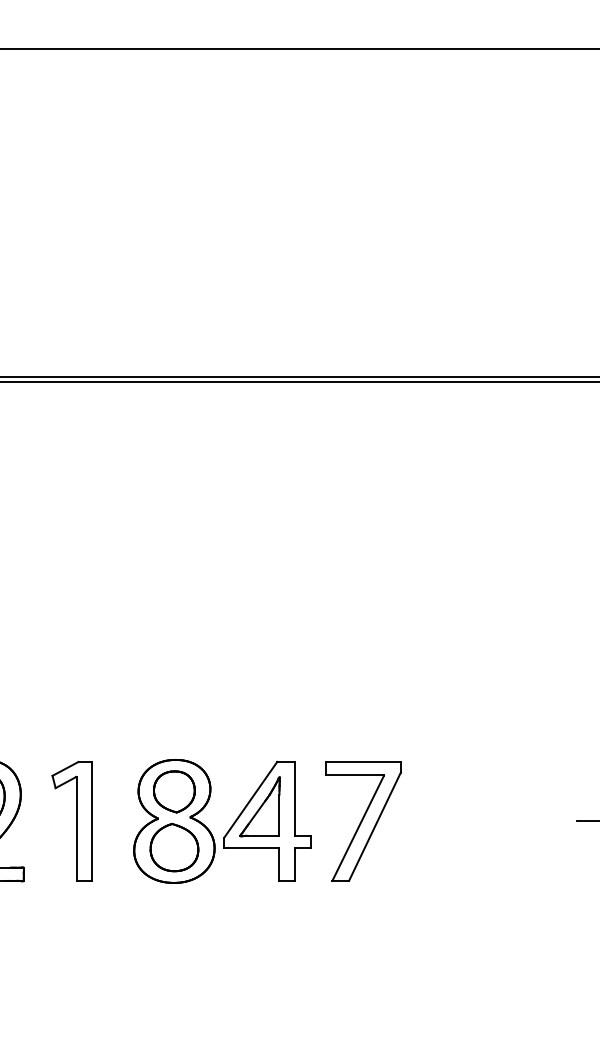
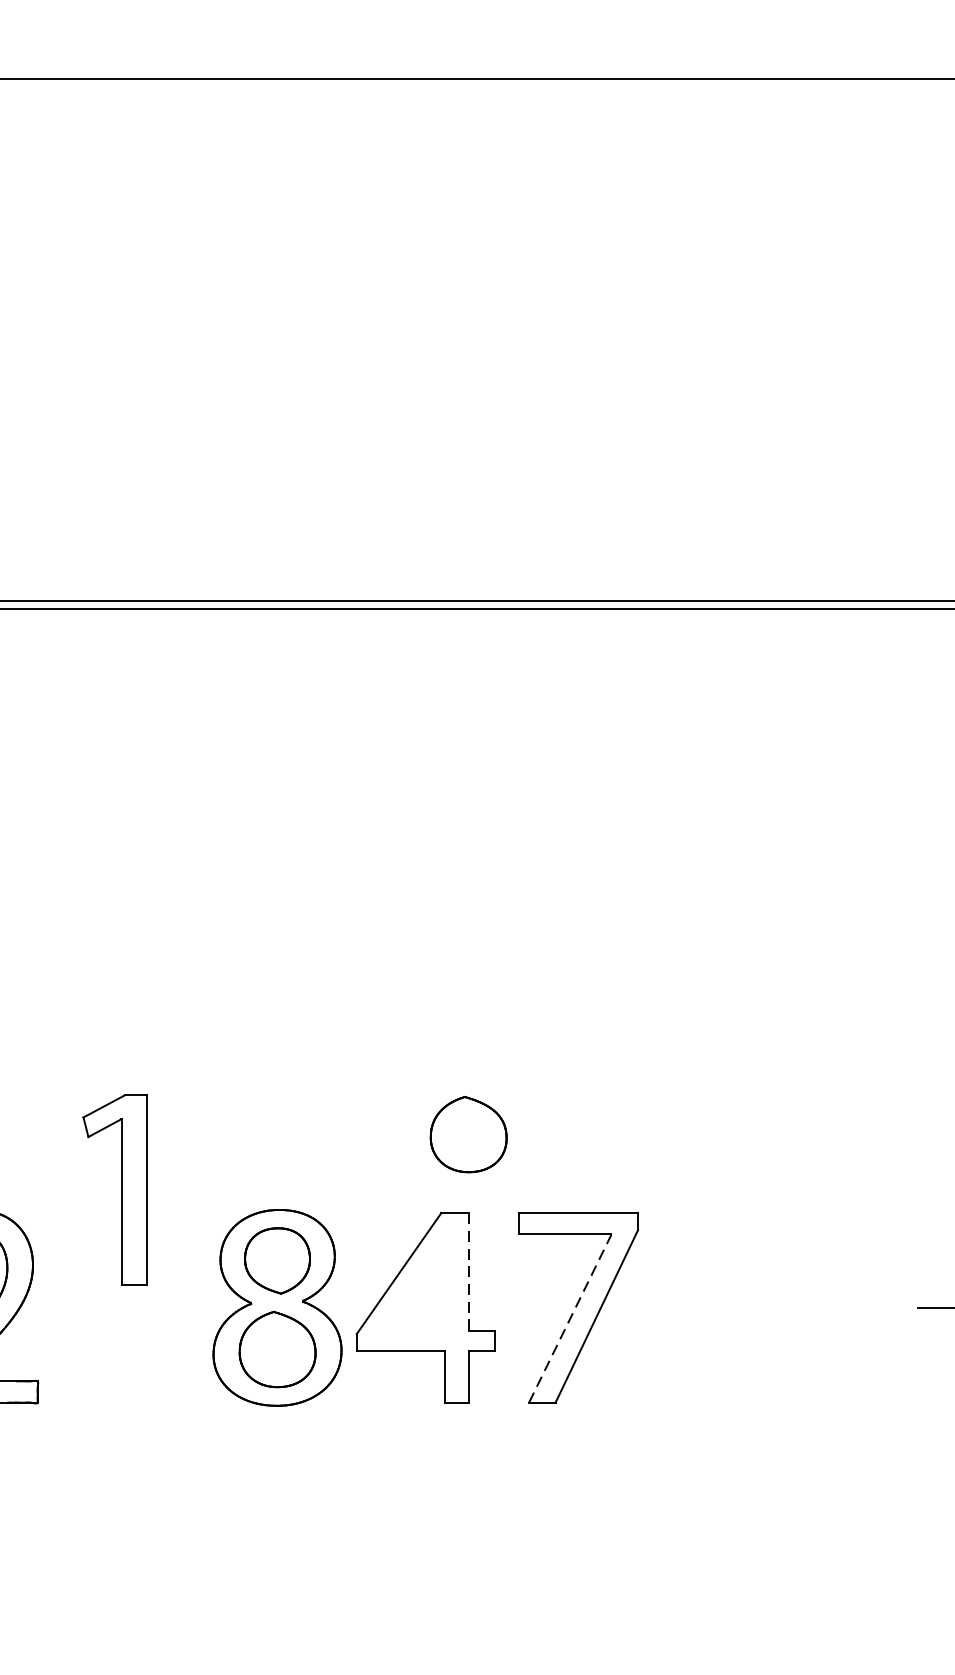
part: (294, 712) -> (468, 1134), added
line: (294, 798) -> (468, 1271), solid -> dashed
part: (259, 806) -> (413, 1284), removed
part: (71, 820) -> (113, 1188), moved
line: (358, 828) -> (570, 1319), solid -> dashed

